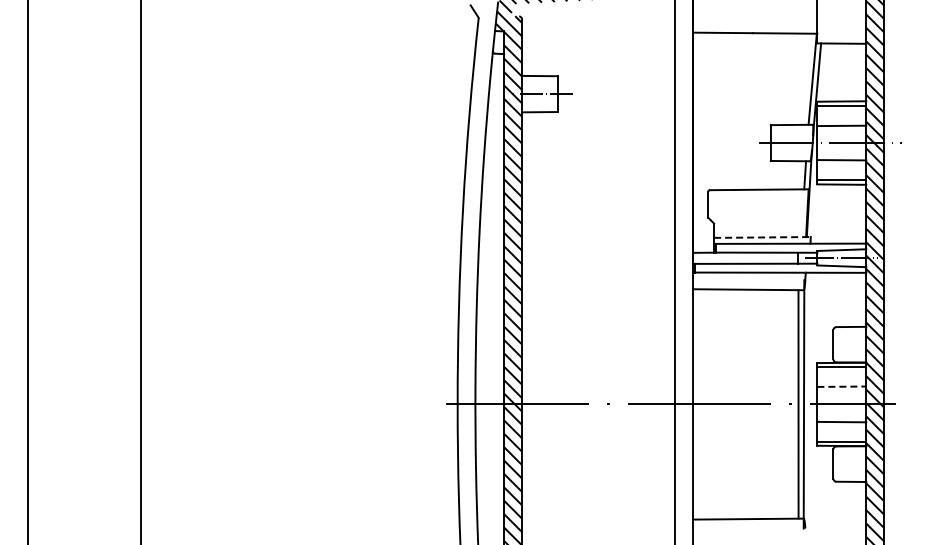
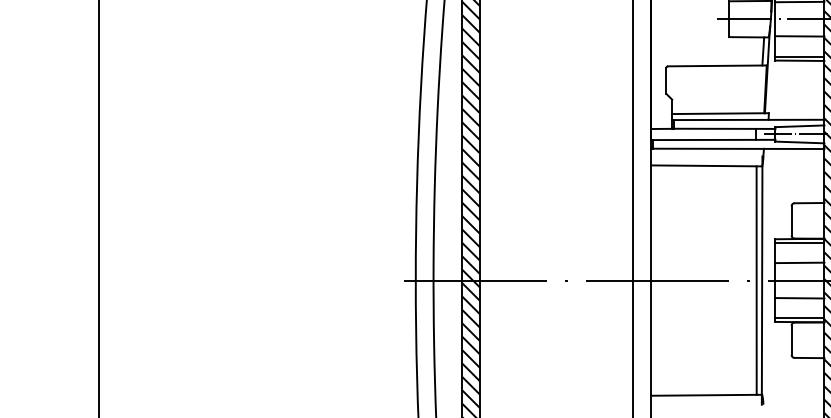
line: (762, 237) -> (720, 113), dashed -> solid
line: (842, 386) -> (800, 262), dashed -> solid

